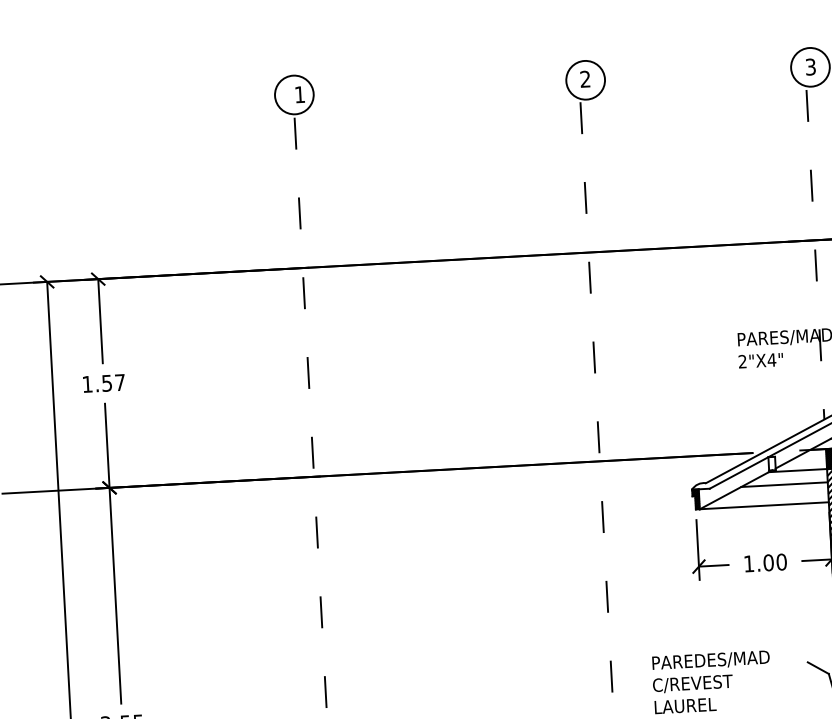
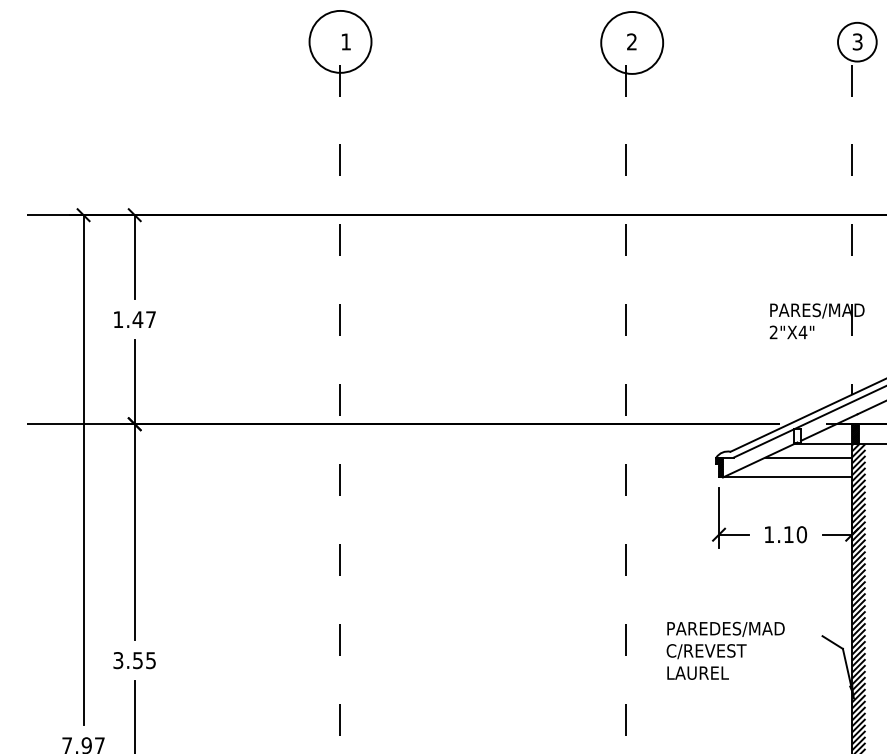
circle: (584, 79) -> (631, 42), size x1.6
circle: (294, 94) -> (340, 41), size x1.6
text: (106, 383) -> (137, 319), 1.57 -> 1.47
text: (768, 562) -> (788, 534), 1.00 -> 1.10

